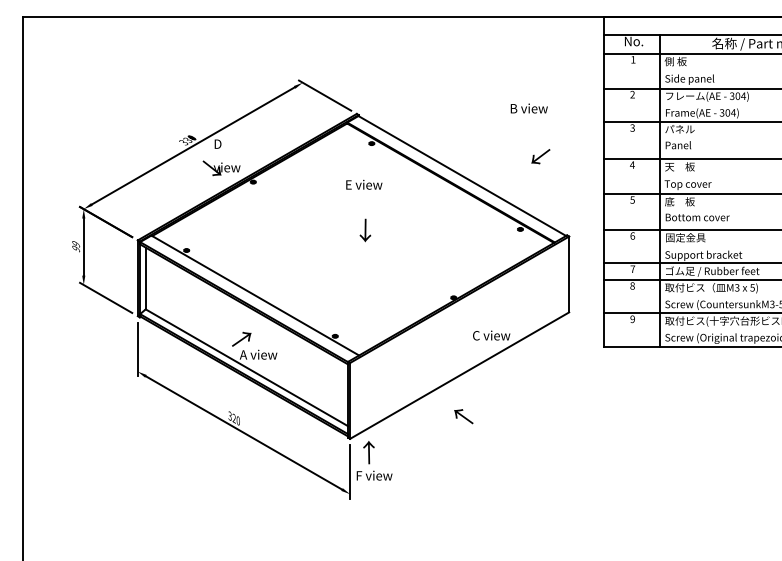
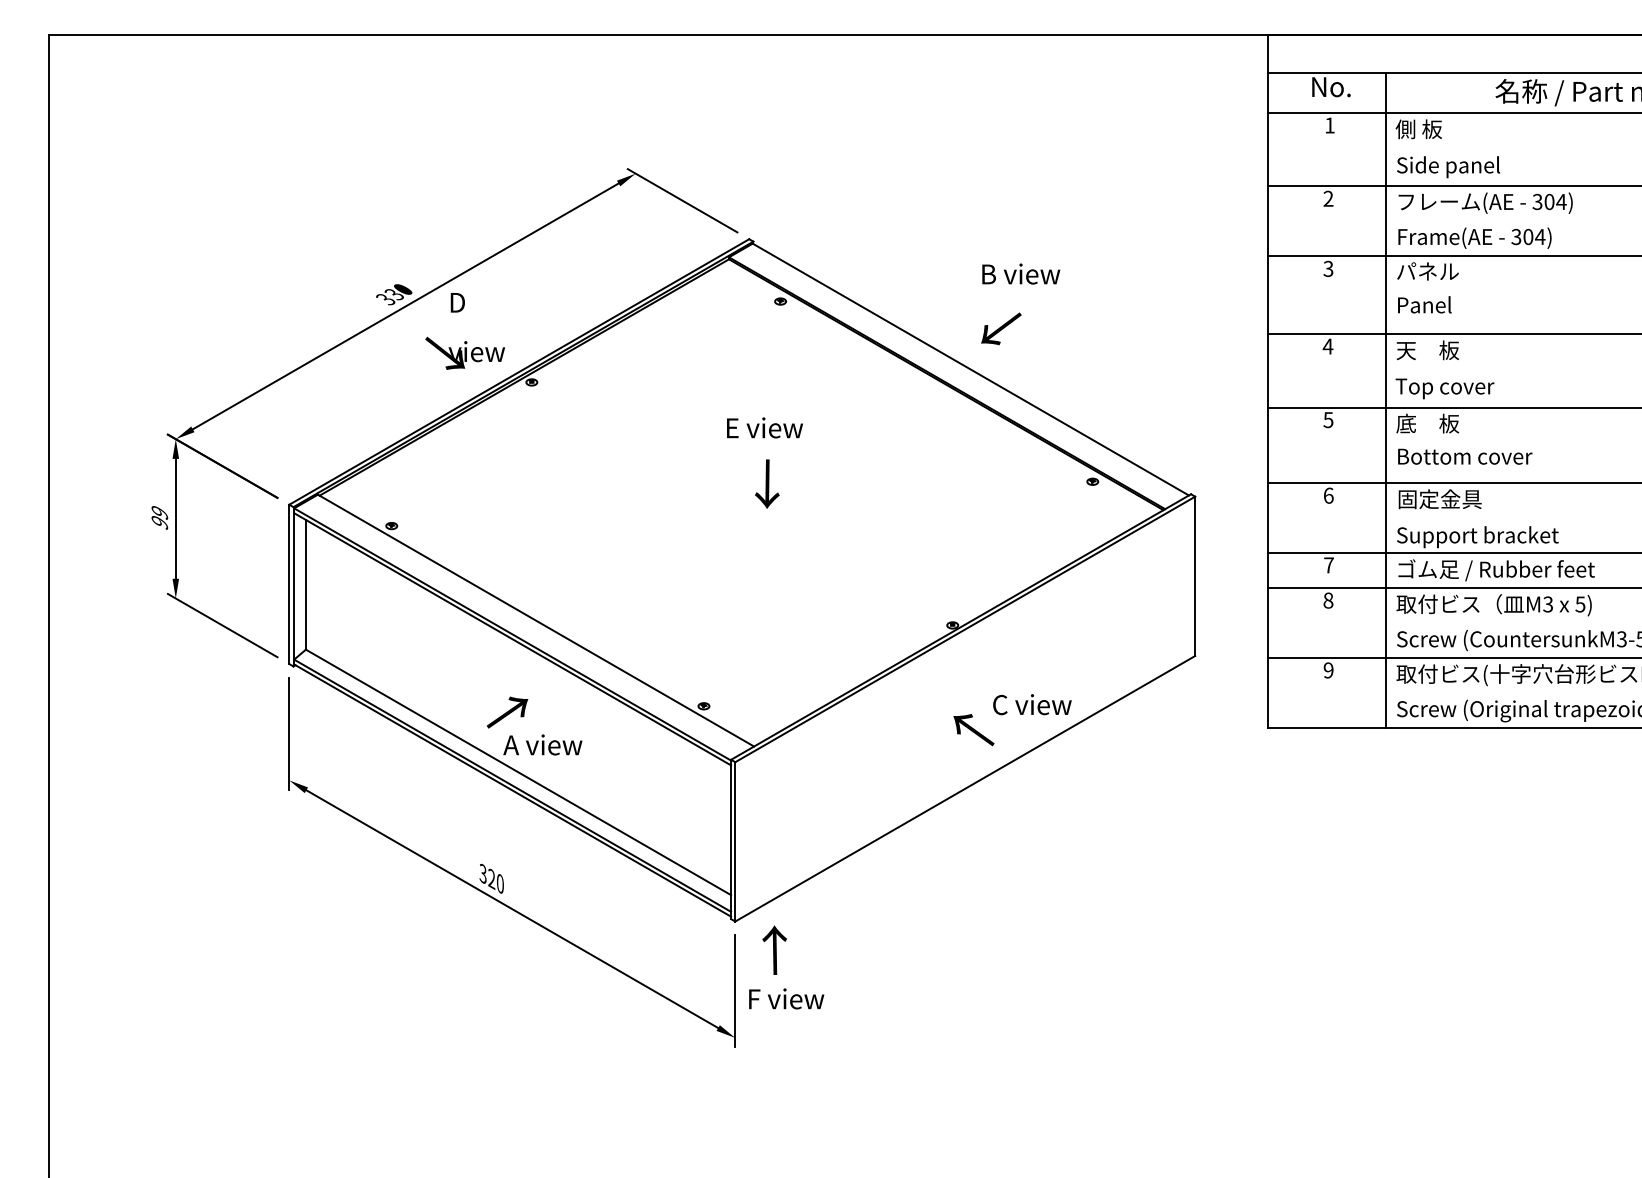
text: (528, 108) -> (1019, 273), moved
text: (540, 156) -> (1000, 328), moved
text: (364, 184) -> (765, 427), moved
text: (463, 416) -> (973, 729), moved

